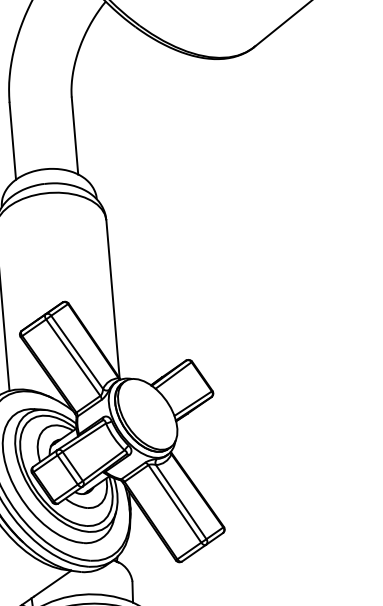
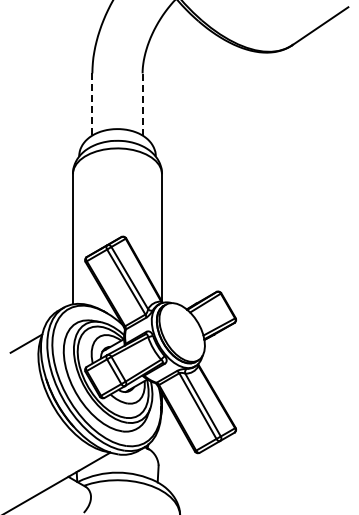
line: (74, 136) -> (142, 104), solid -> dashed
line: (13, 142) -> (92, 105), solid -> dashed

